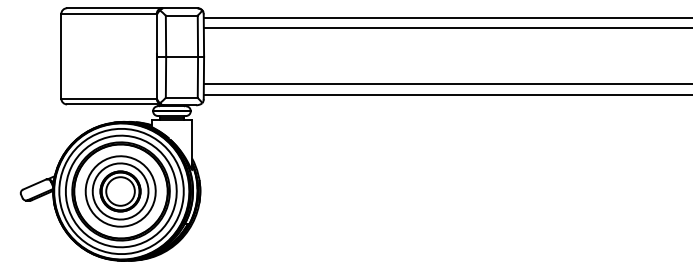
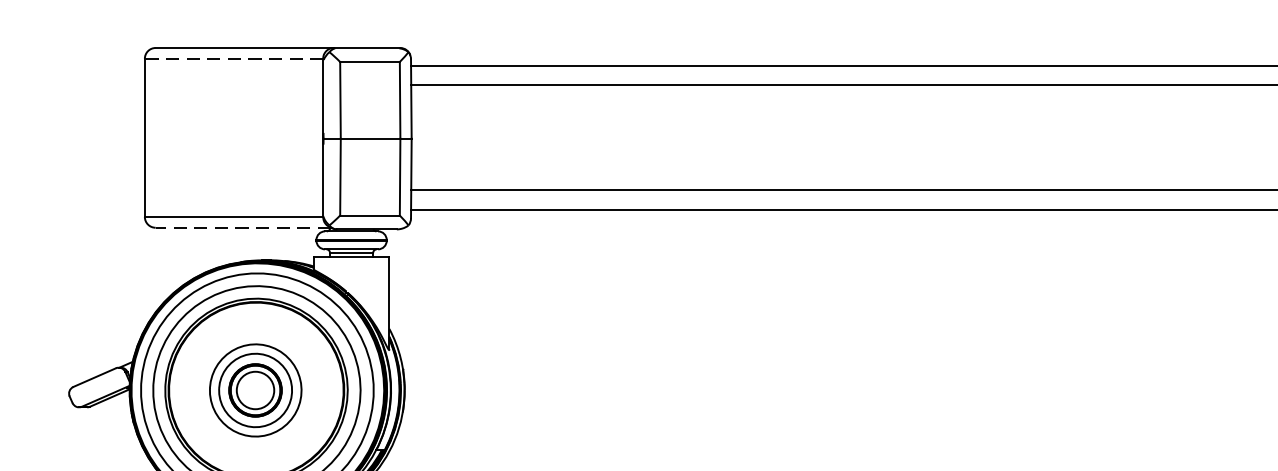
line: (109, 14) -> (234, 59), solid -> dashed
line: (113, 104) -> (242, 227), solid -> dashed
part: (120, 191) -> (255, 390), size x0.7

